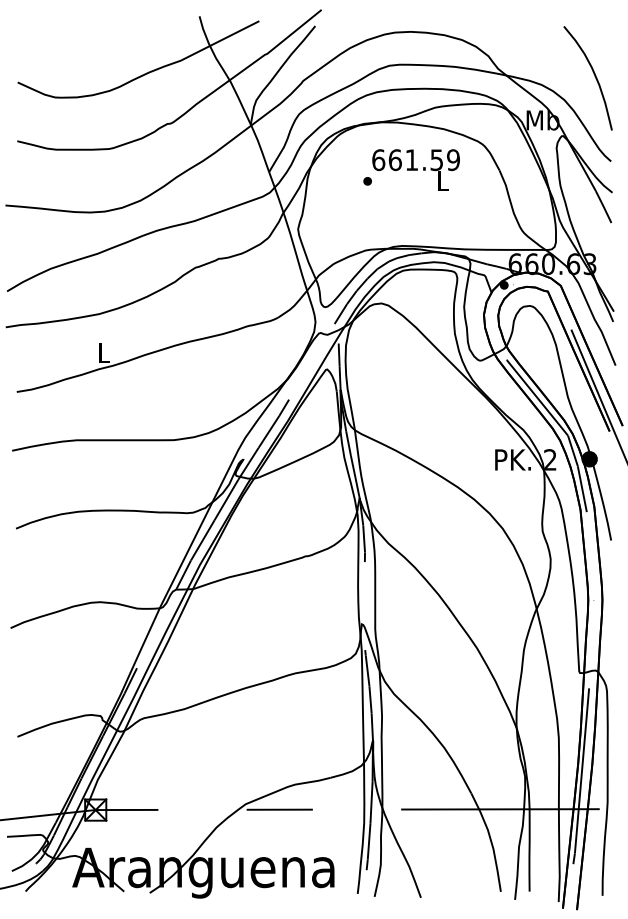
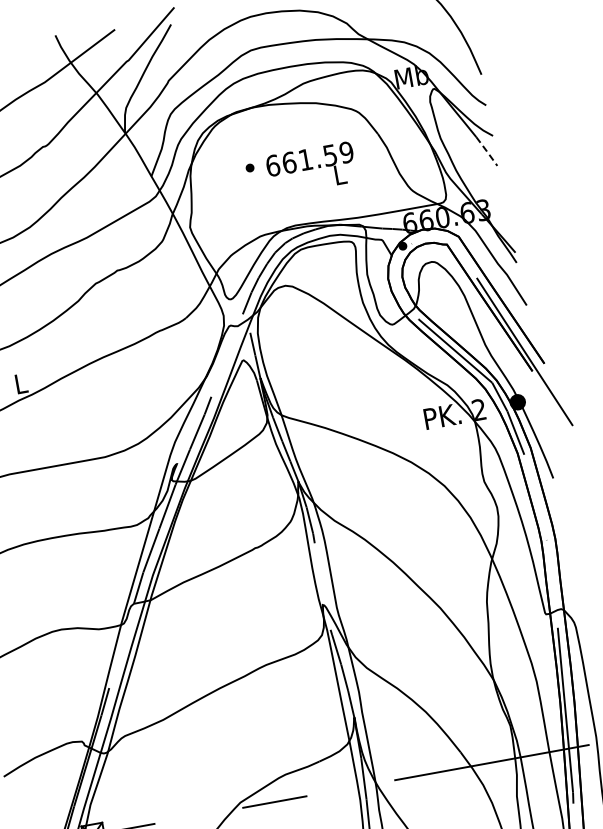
text: (415, 169) -> (310, 168), moved
line: (603, 206) -> (486, 151), solid -> dashed

